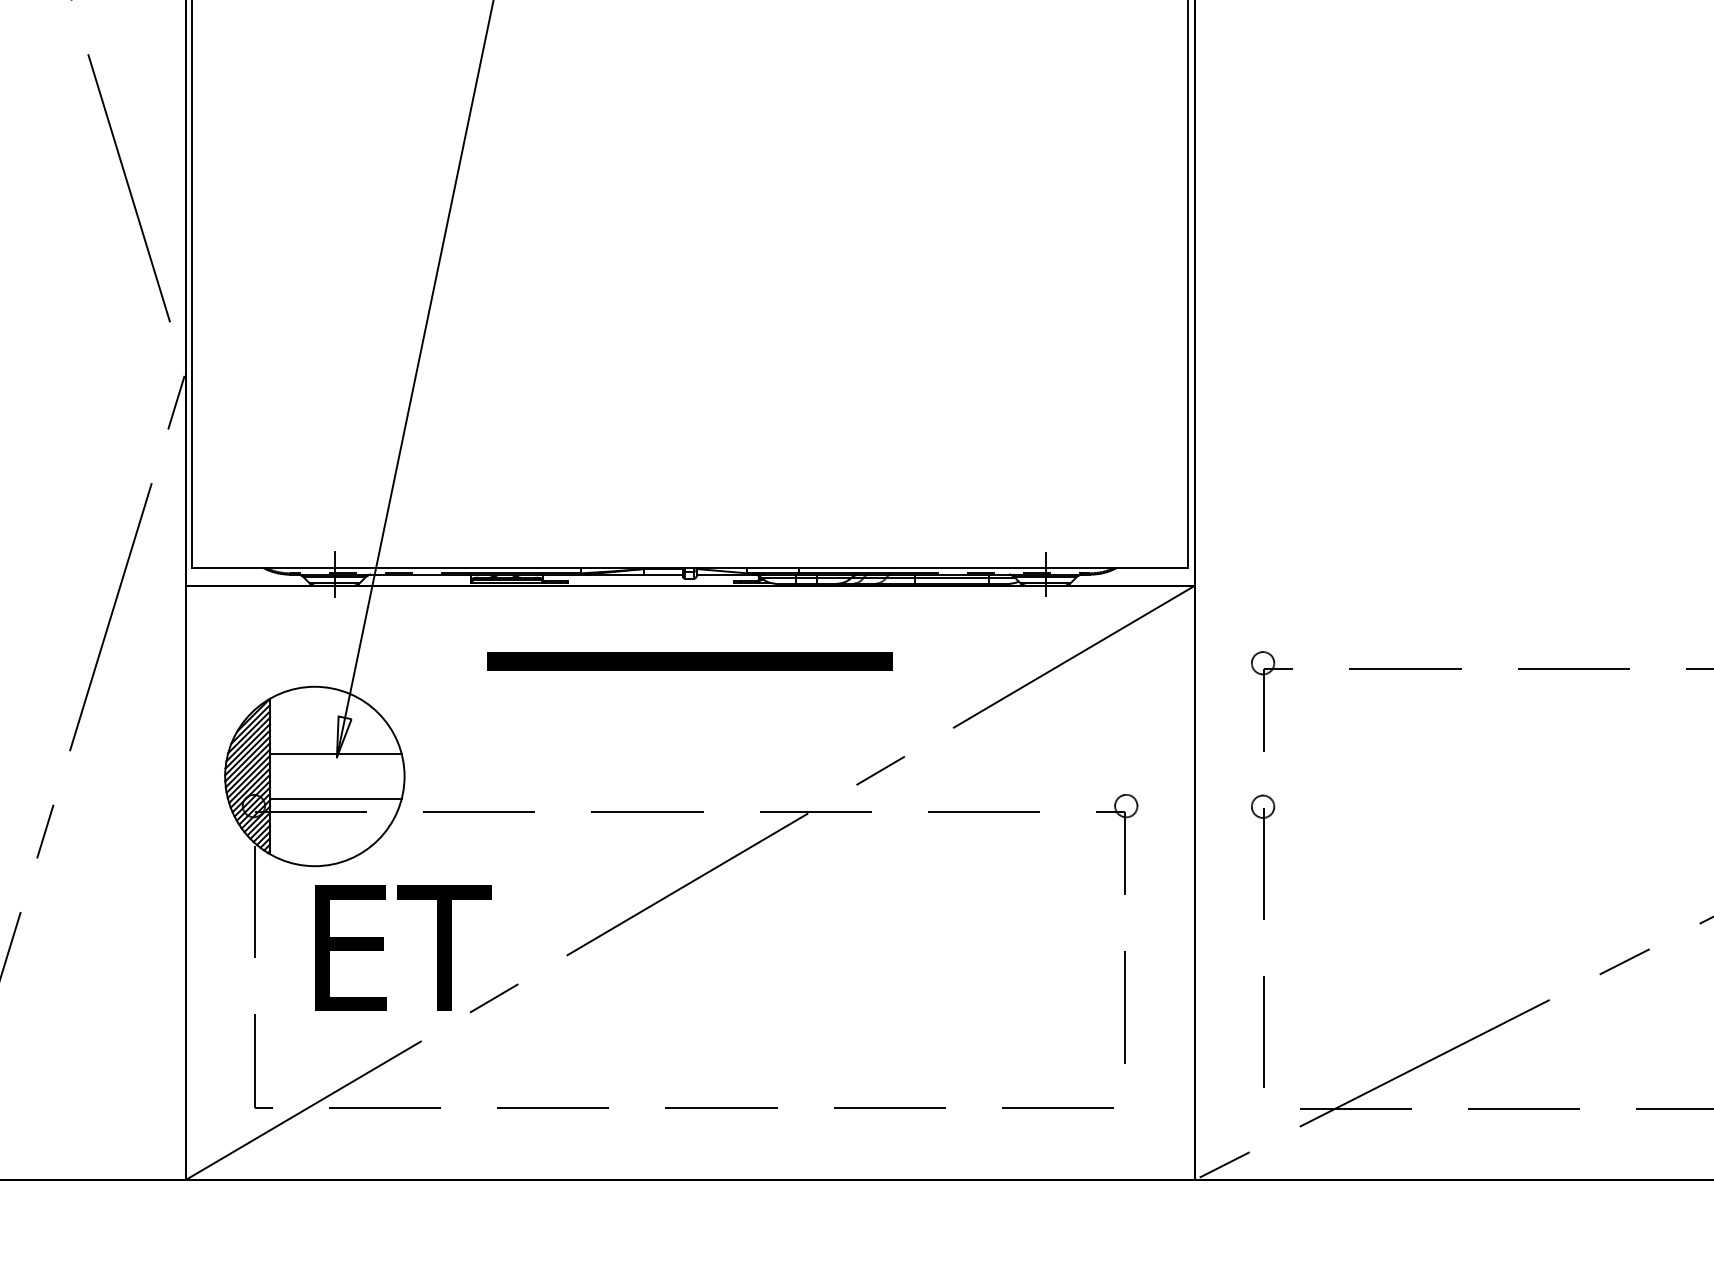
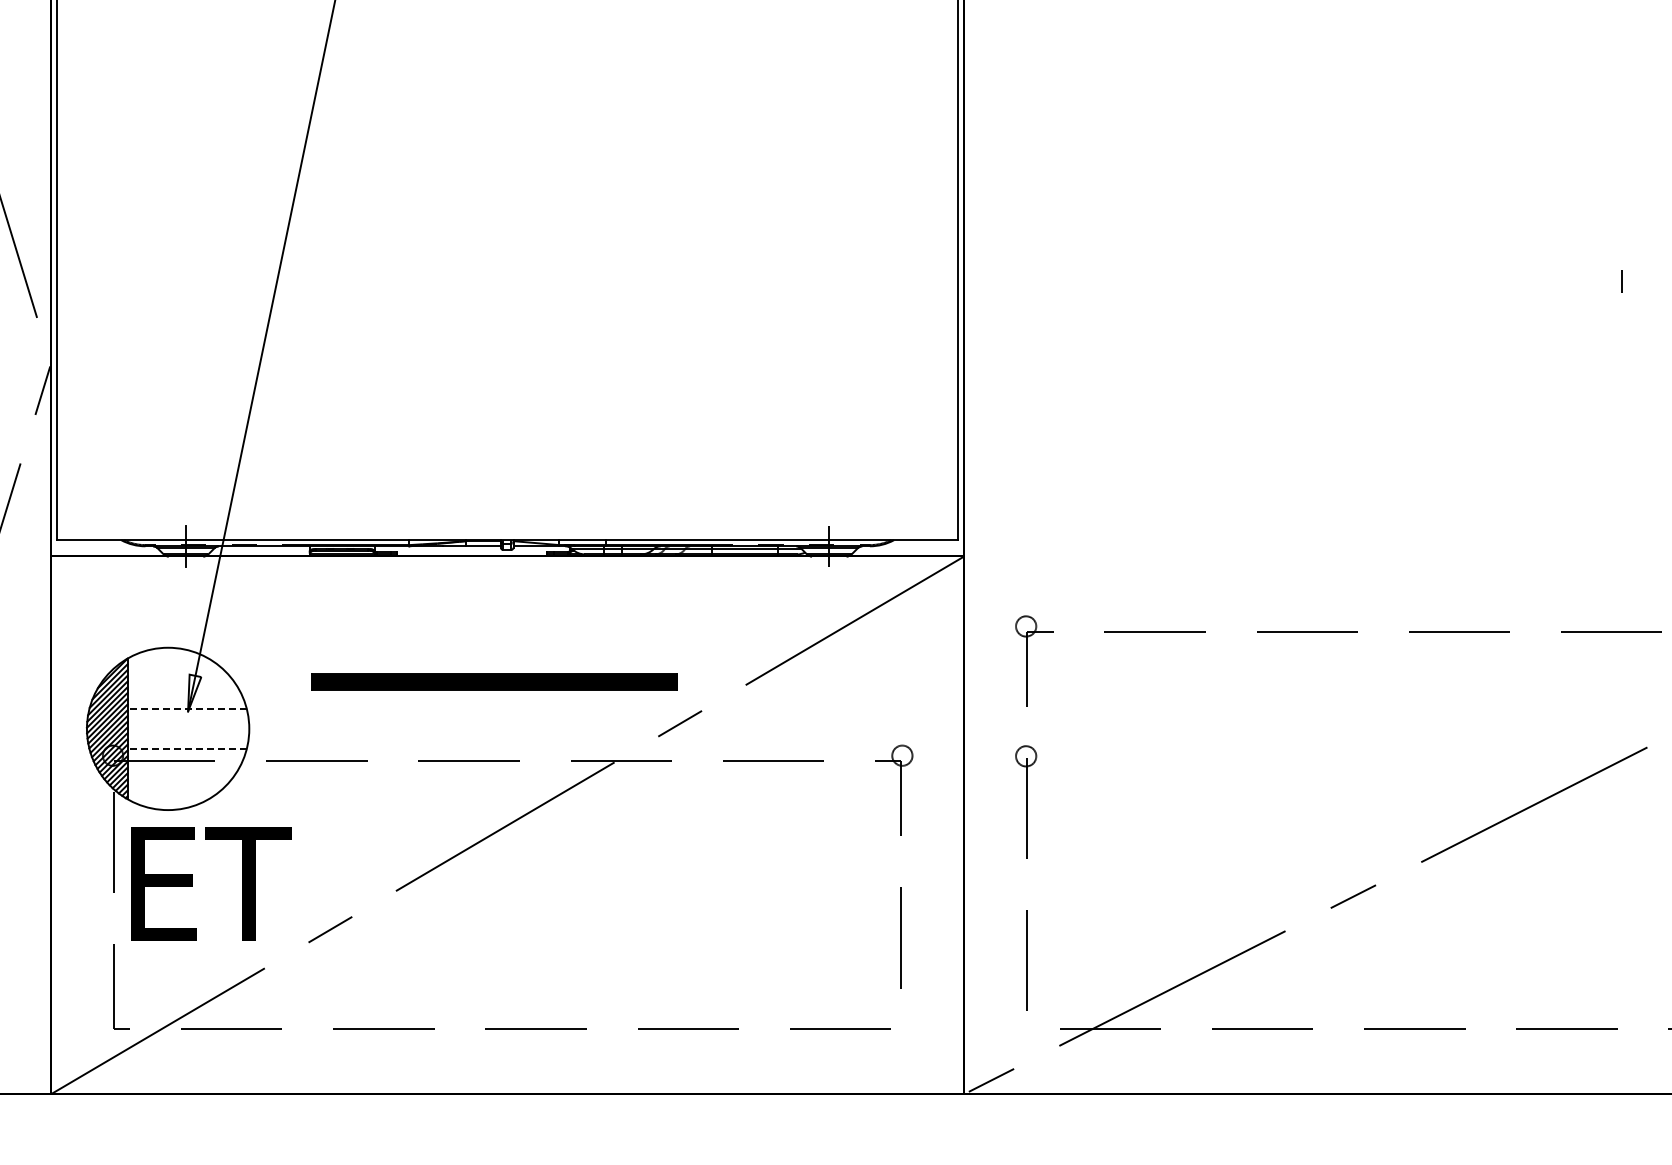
part: (689, 661) -> (494, 681), moved
line: (336, 753) -> (187, 708), solid -> dashed
line: (336, 799) -> (187, 749), solid -> dashed
text: (403, 947) -> (211, 883), moved

